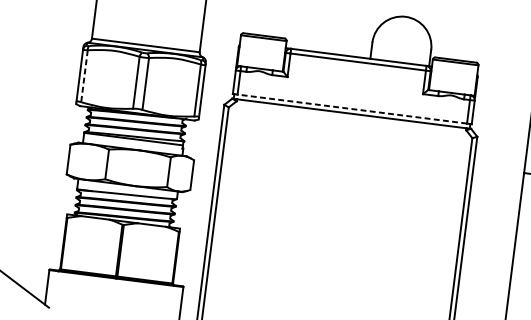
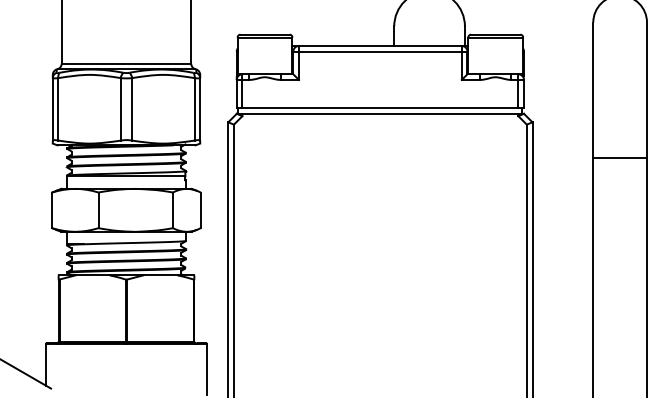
line: (84, 76) -> (58, 109), dashed -> solid
line: (352, 109) -> (380, 108), dashed -> solid

